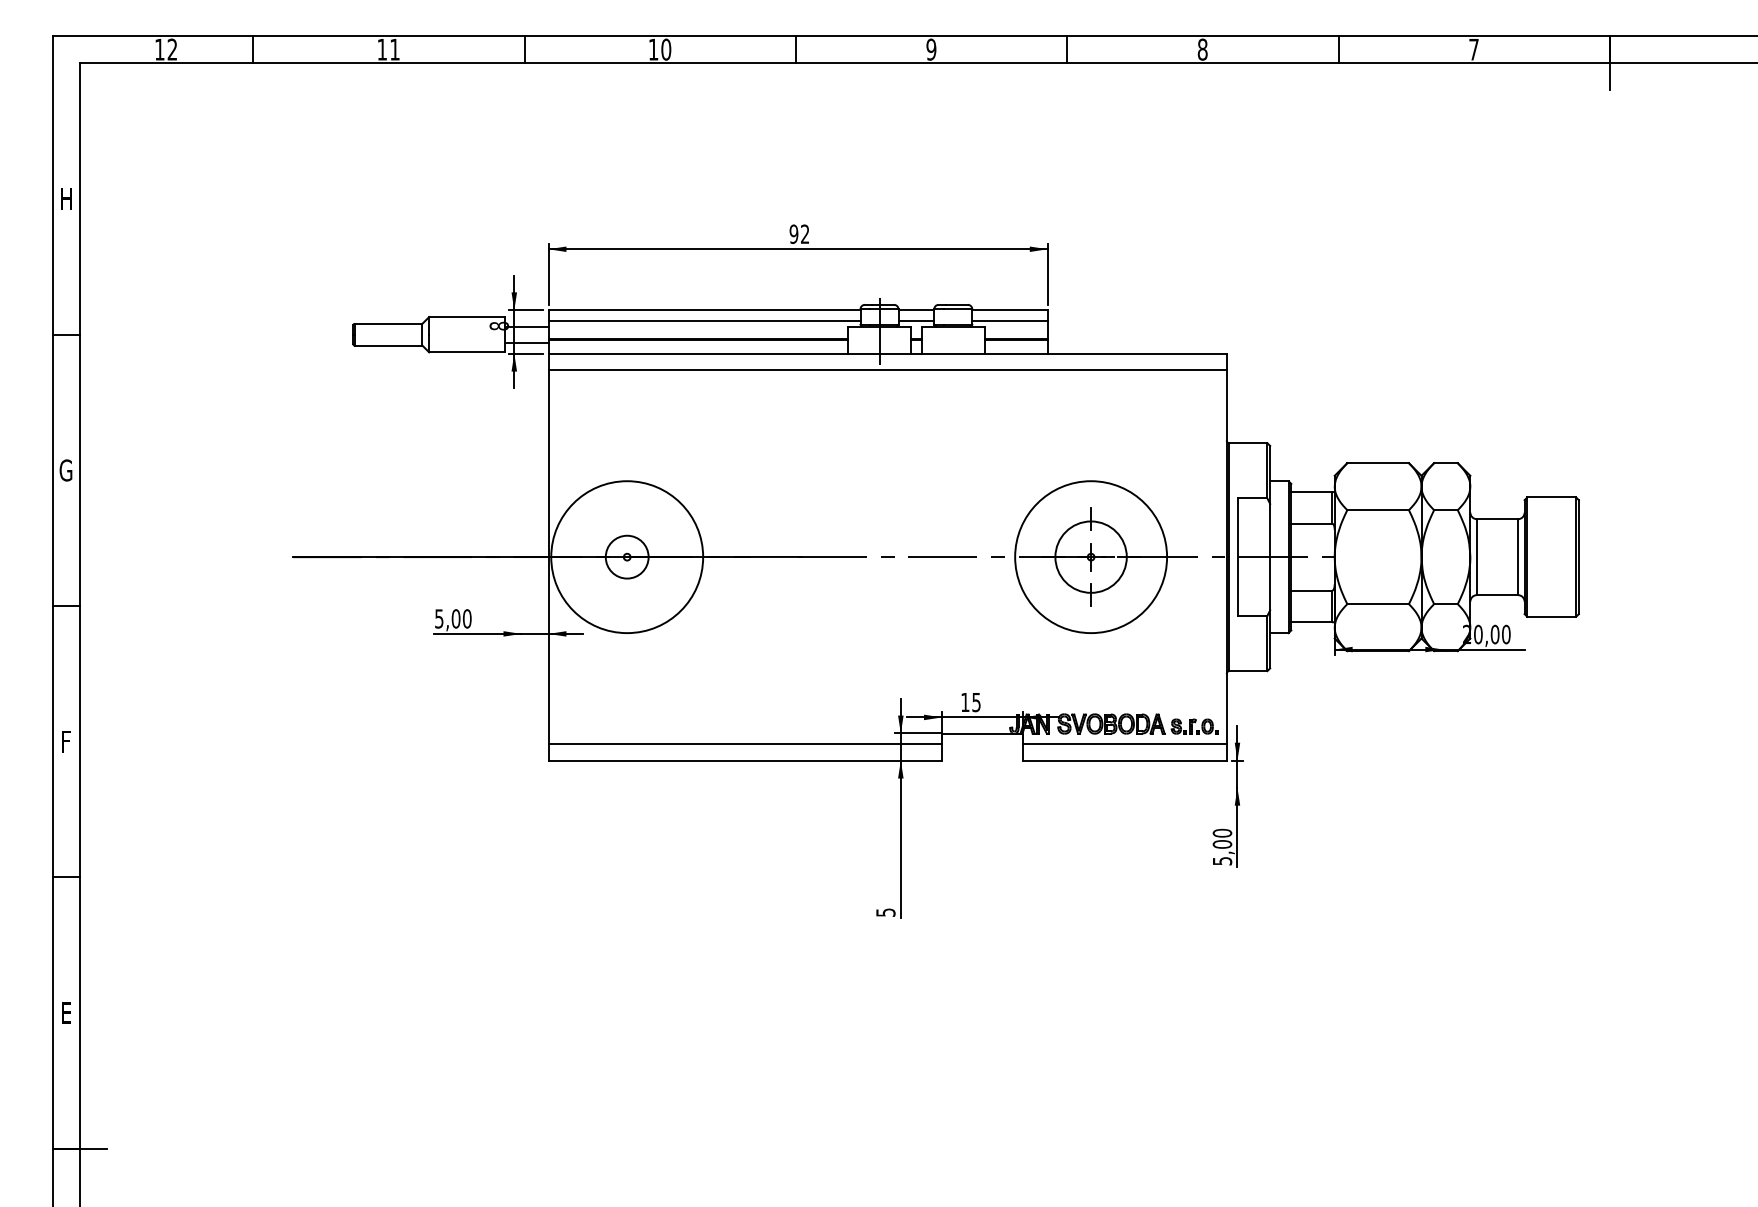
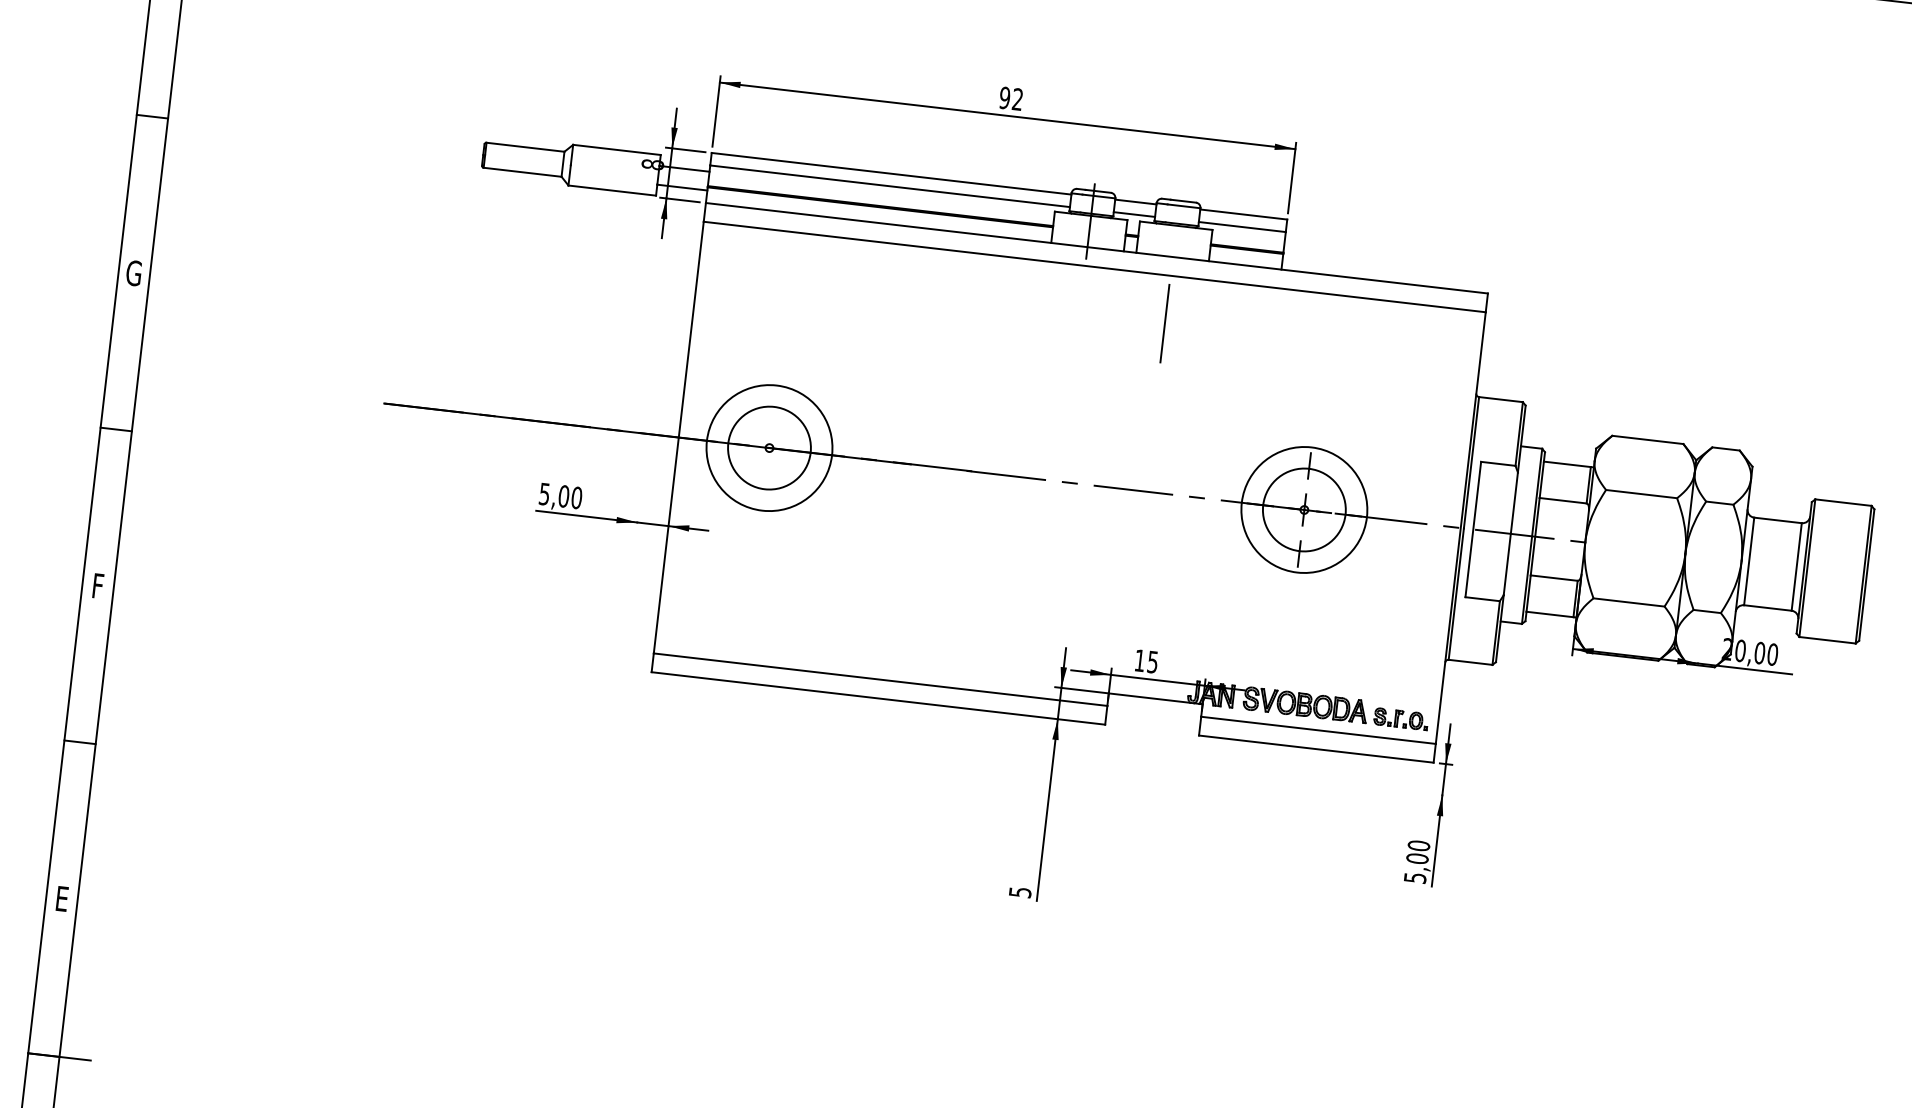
line: (953, 410) -> (1165, 322), added
circle: (626, 556) -> (768, 447), size x0.71
circle: (626, 556) -> (768, 447), size x1.67
circle: (1090, 556) -> (1303, 509), size x0.71

